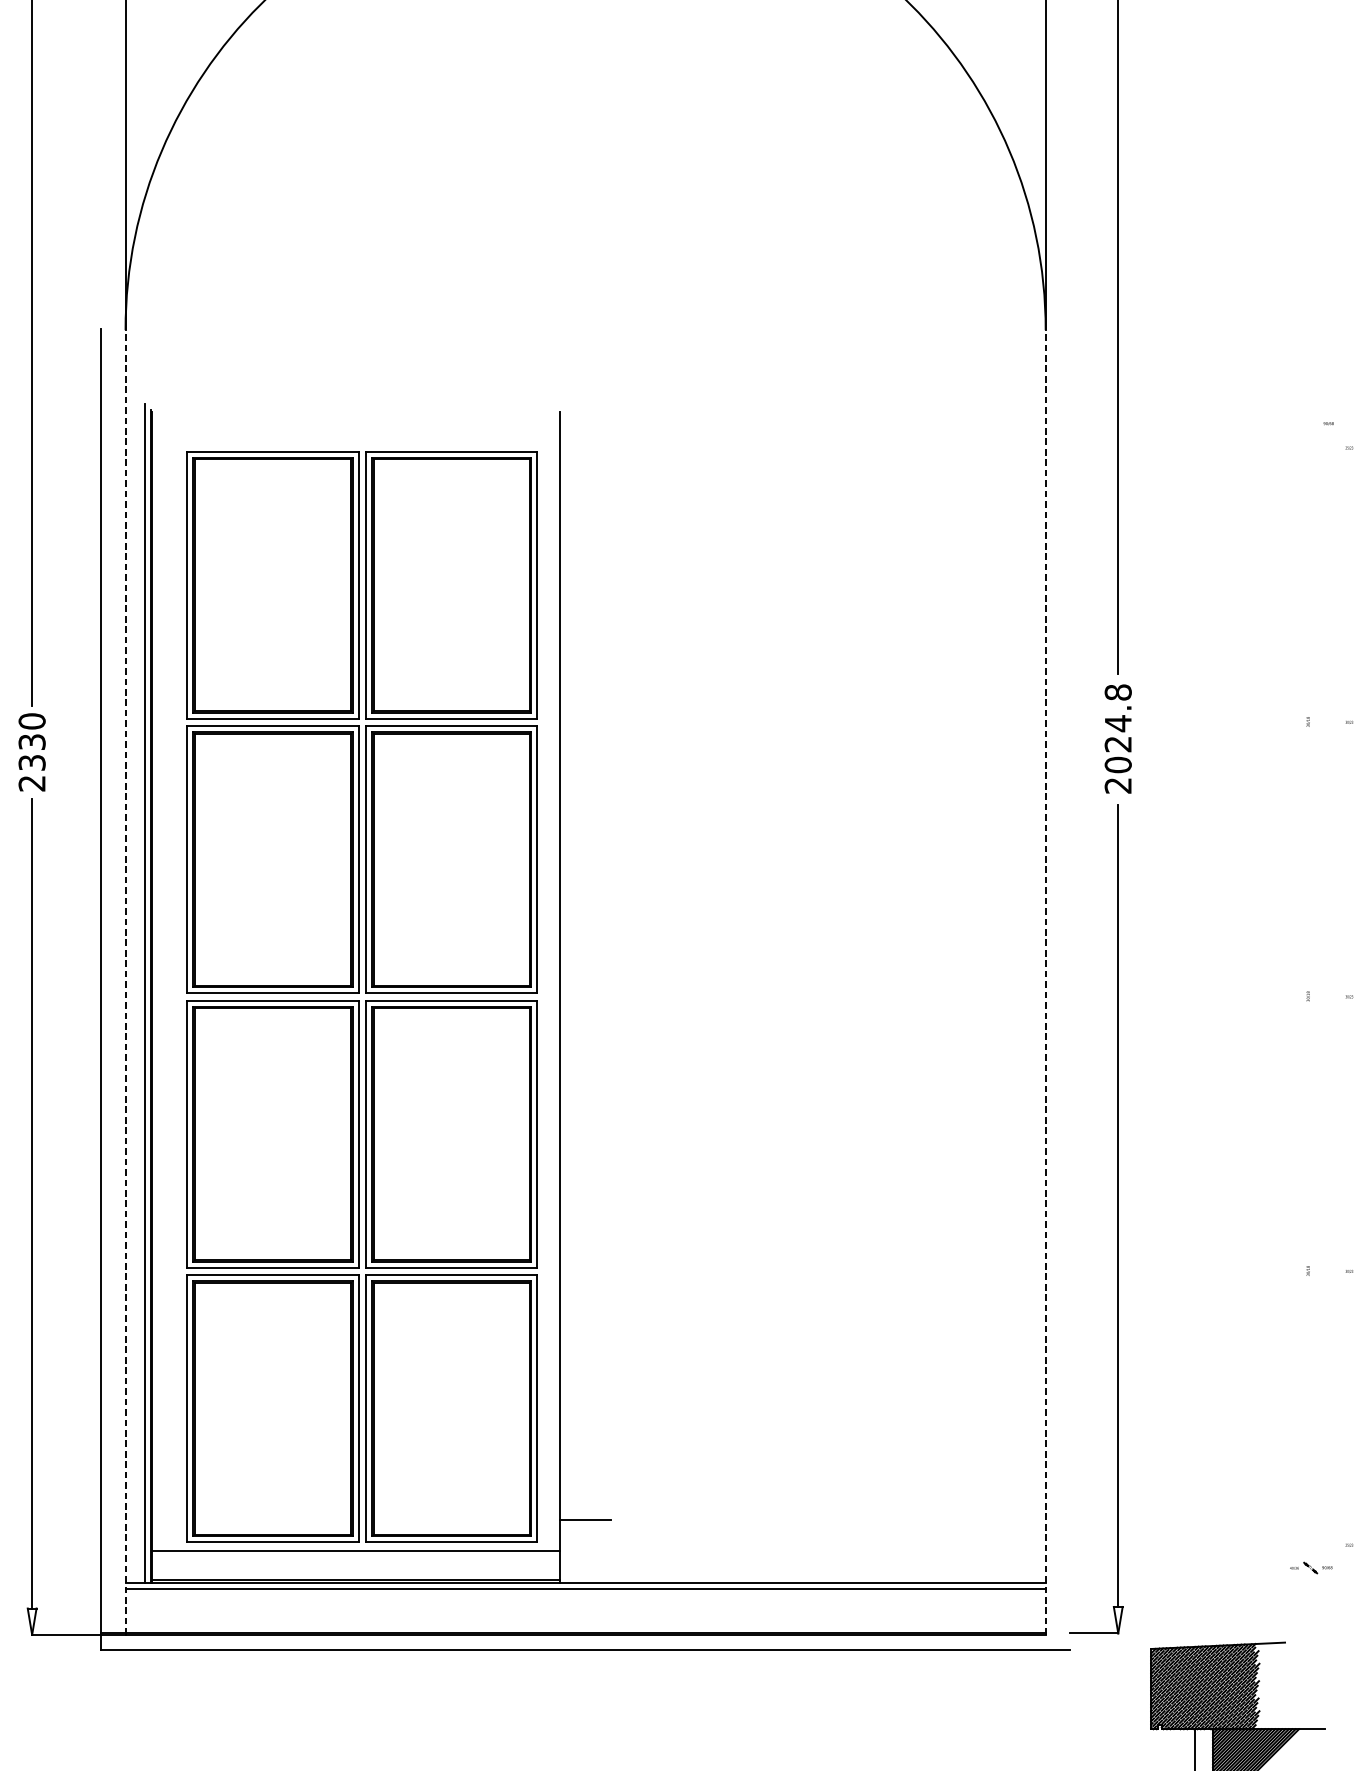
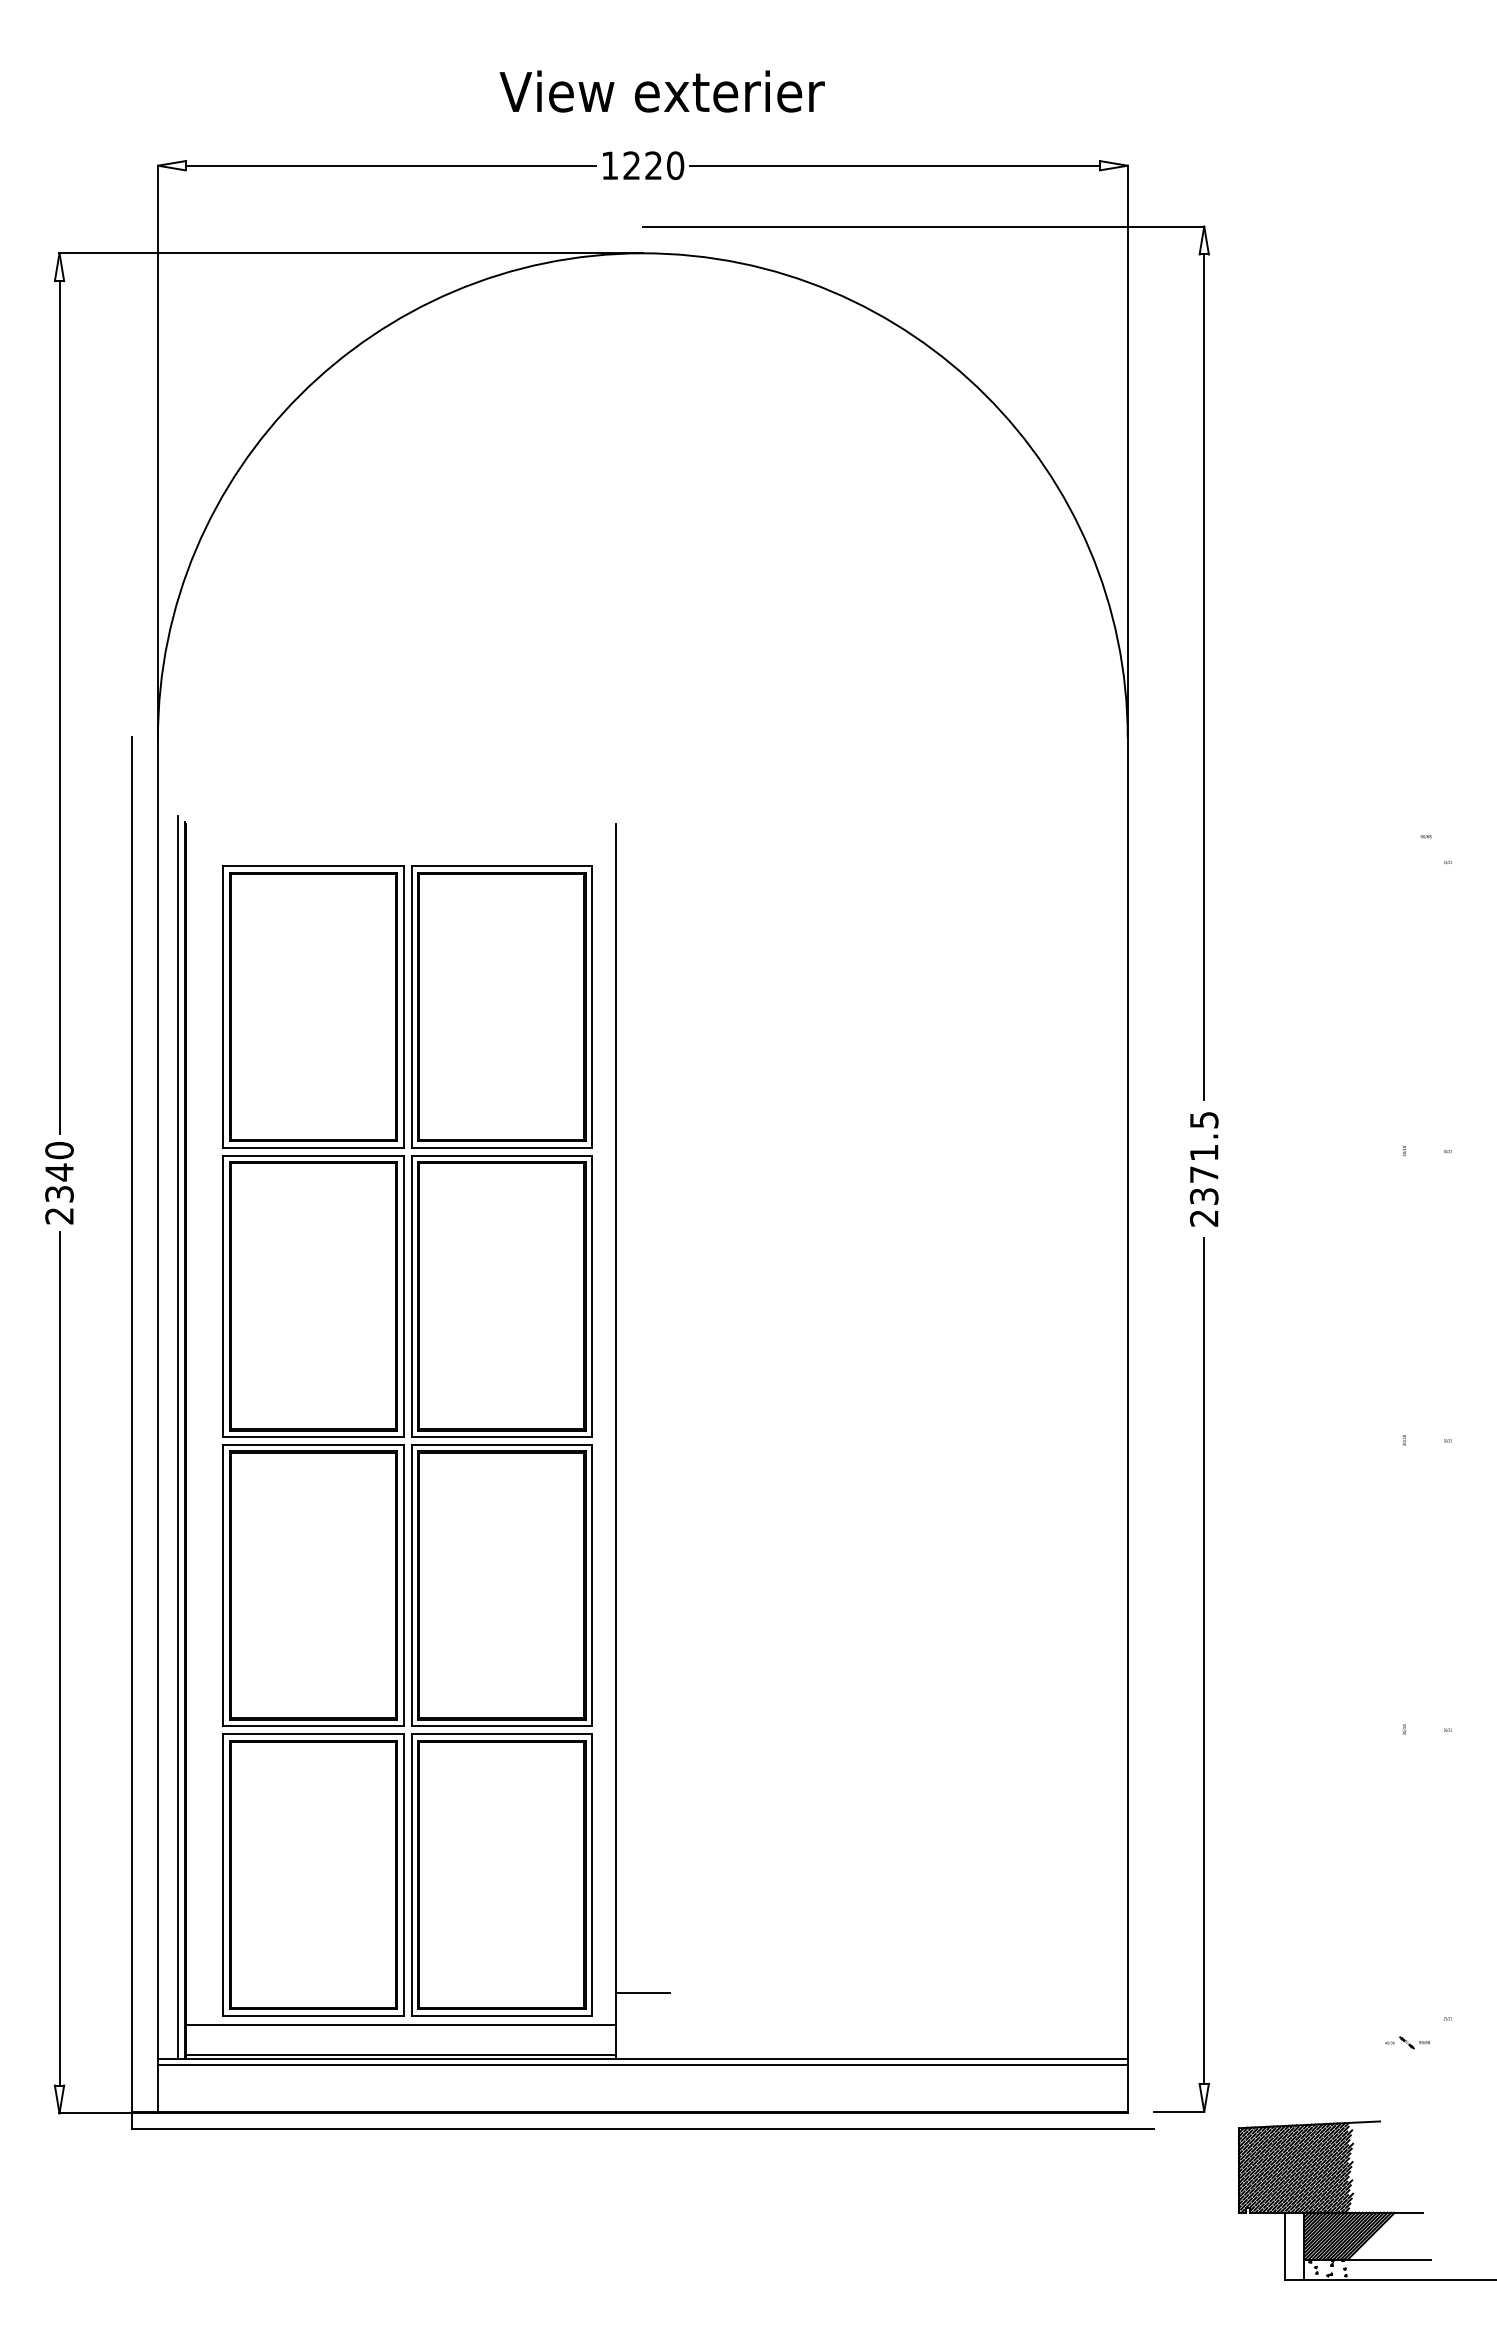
text: (1117, 728) -> (1203, 1158), 2024.8 -> 2371.5
text: (32, 742) -> (59, 1172), 2330 -> 2340
line: (125, 982) -> (157, 1425), dashed -> solid
line: (1045, 982) -> (1127, 1425), dashed -> solid

